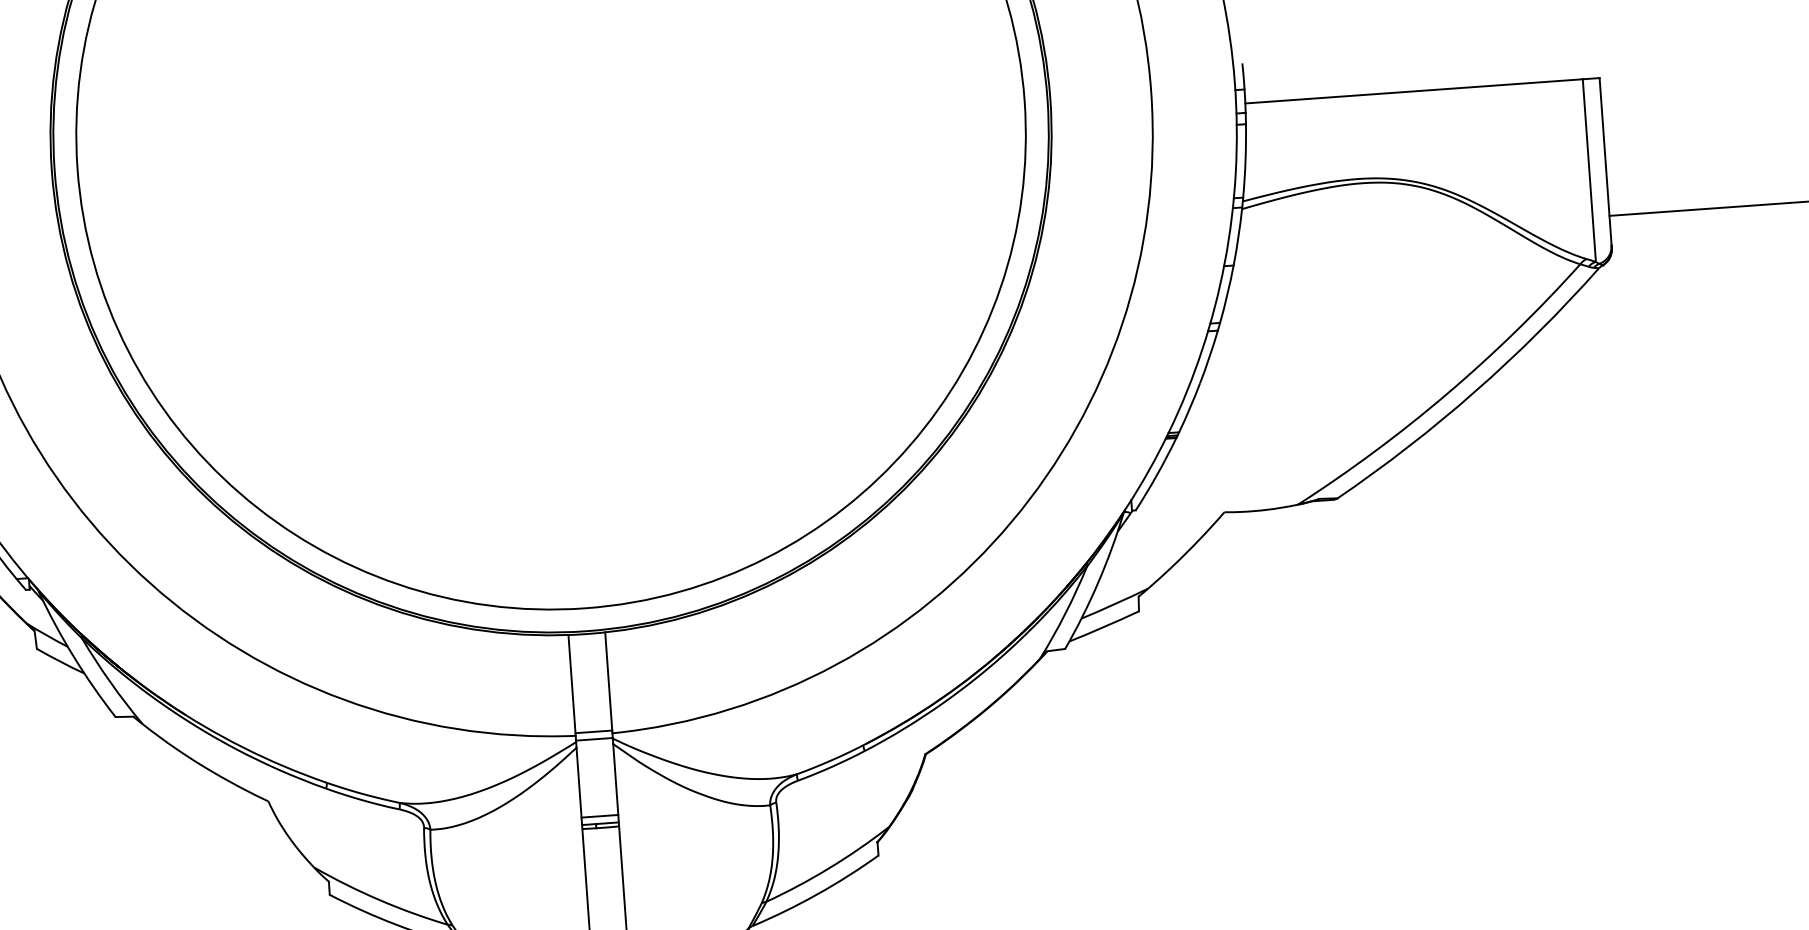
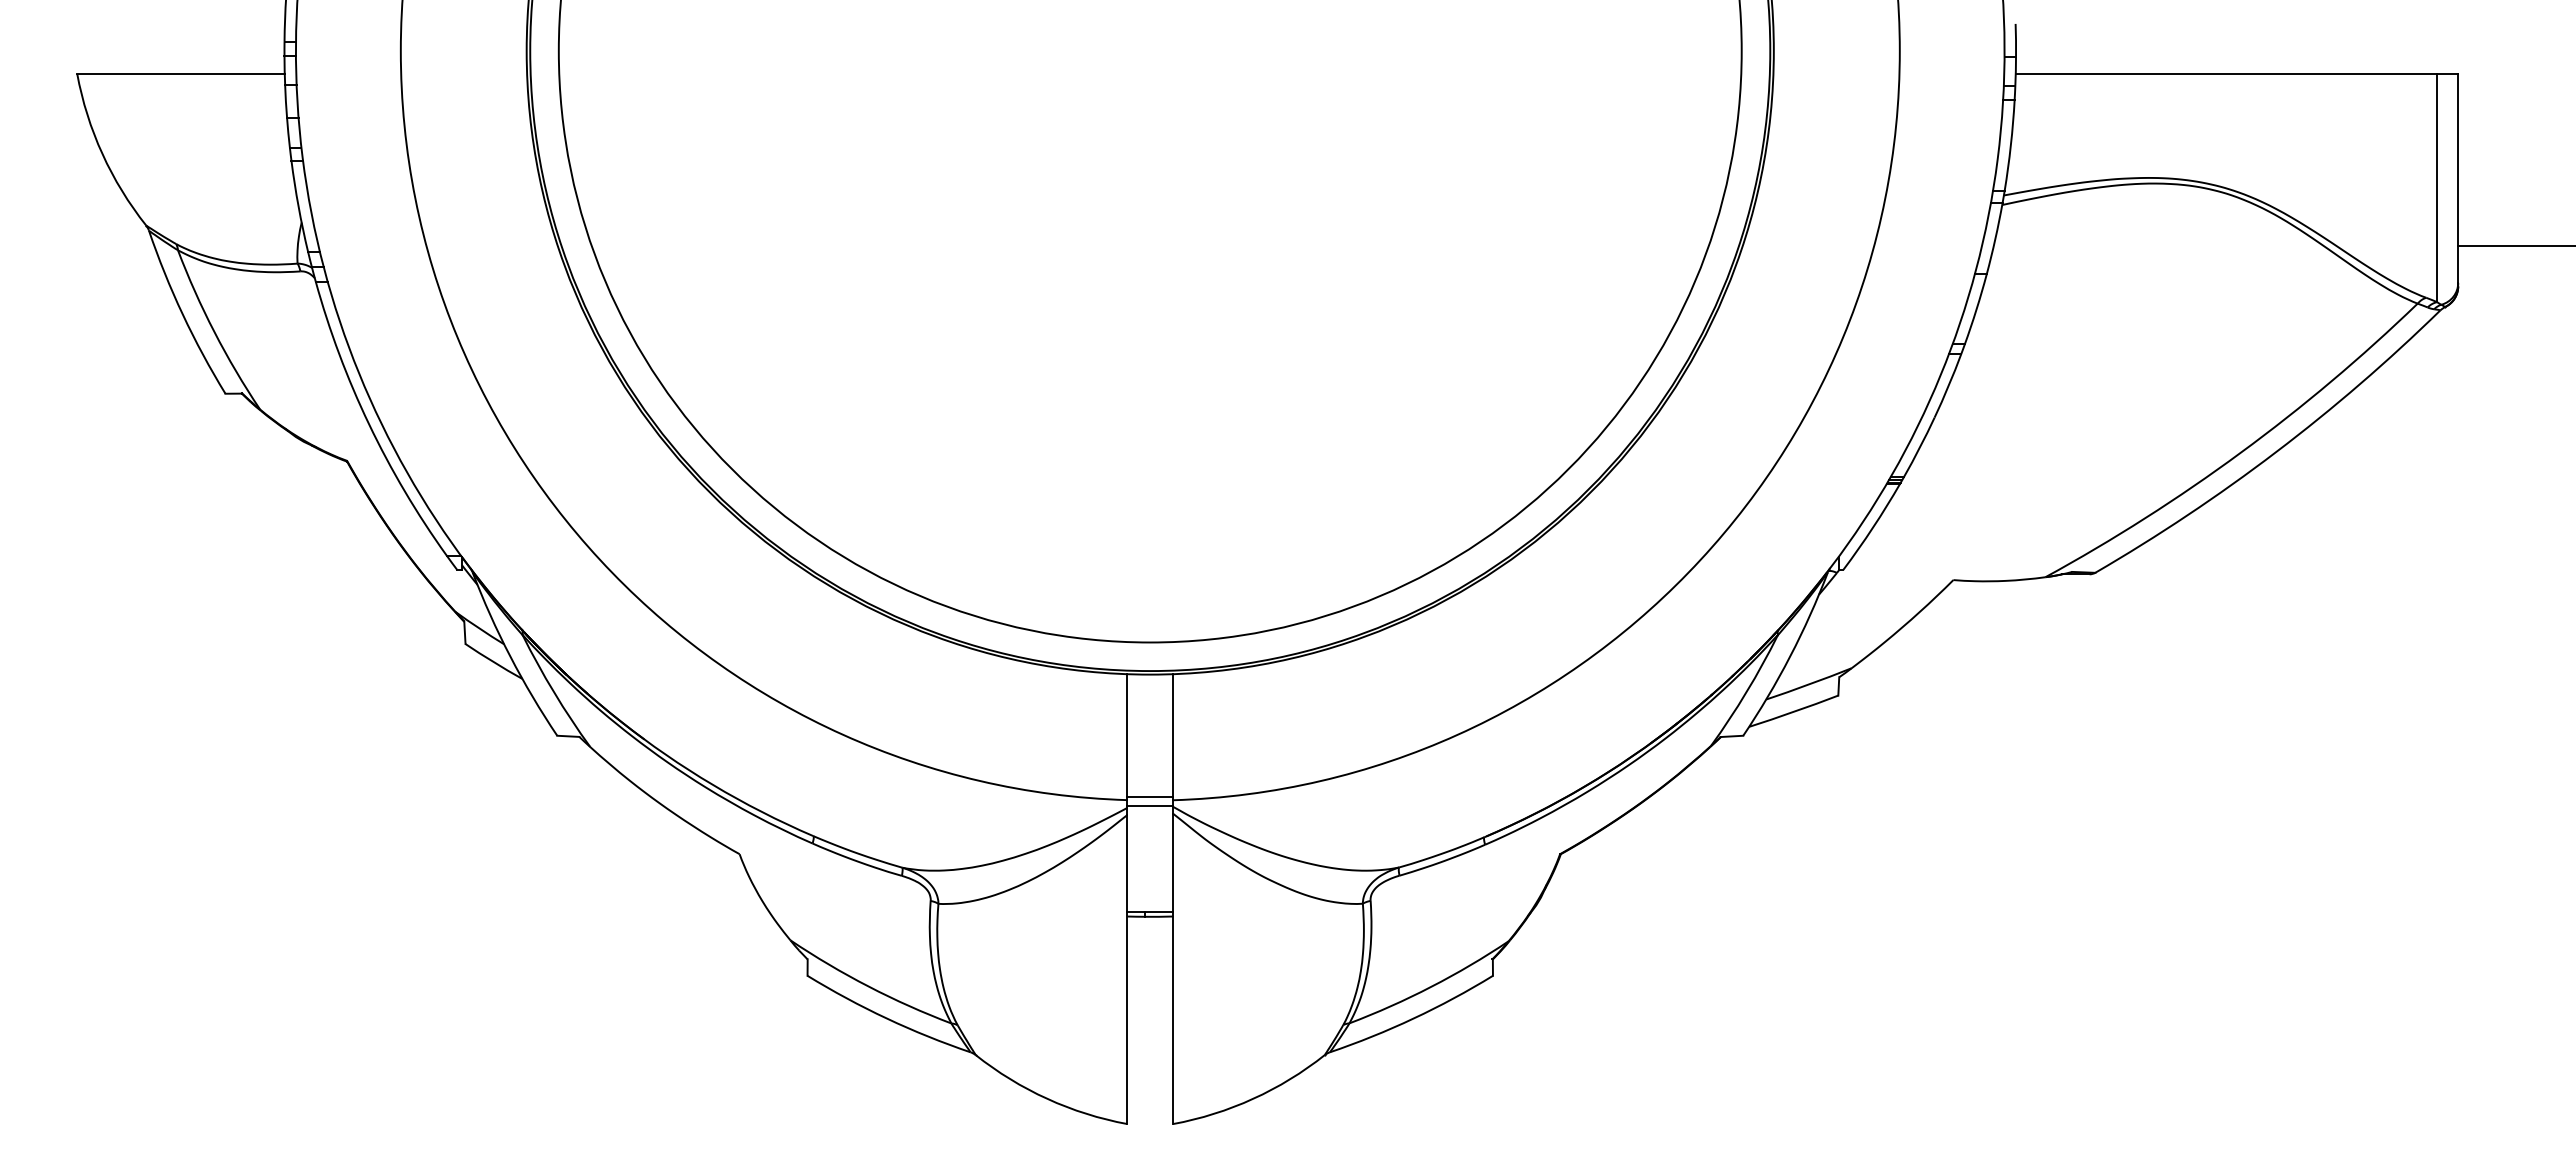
line: (600, 816) -> (1150, 902), removed

